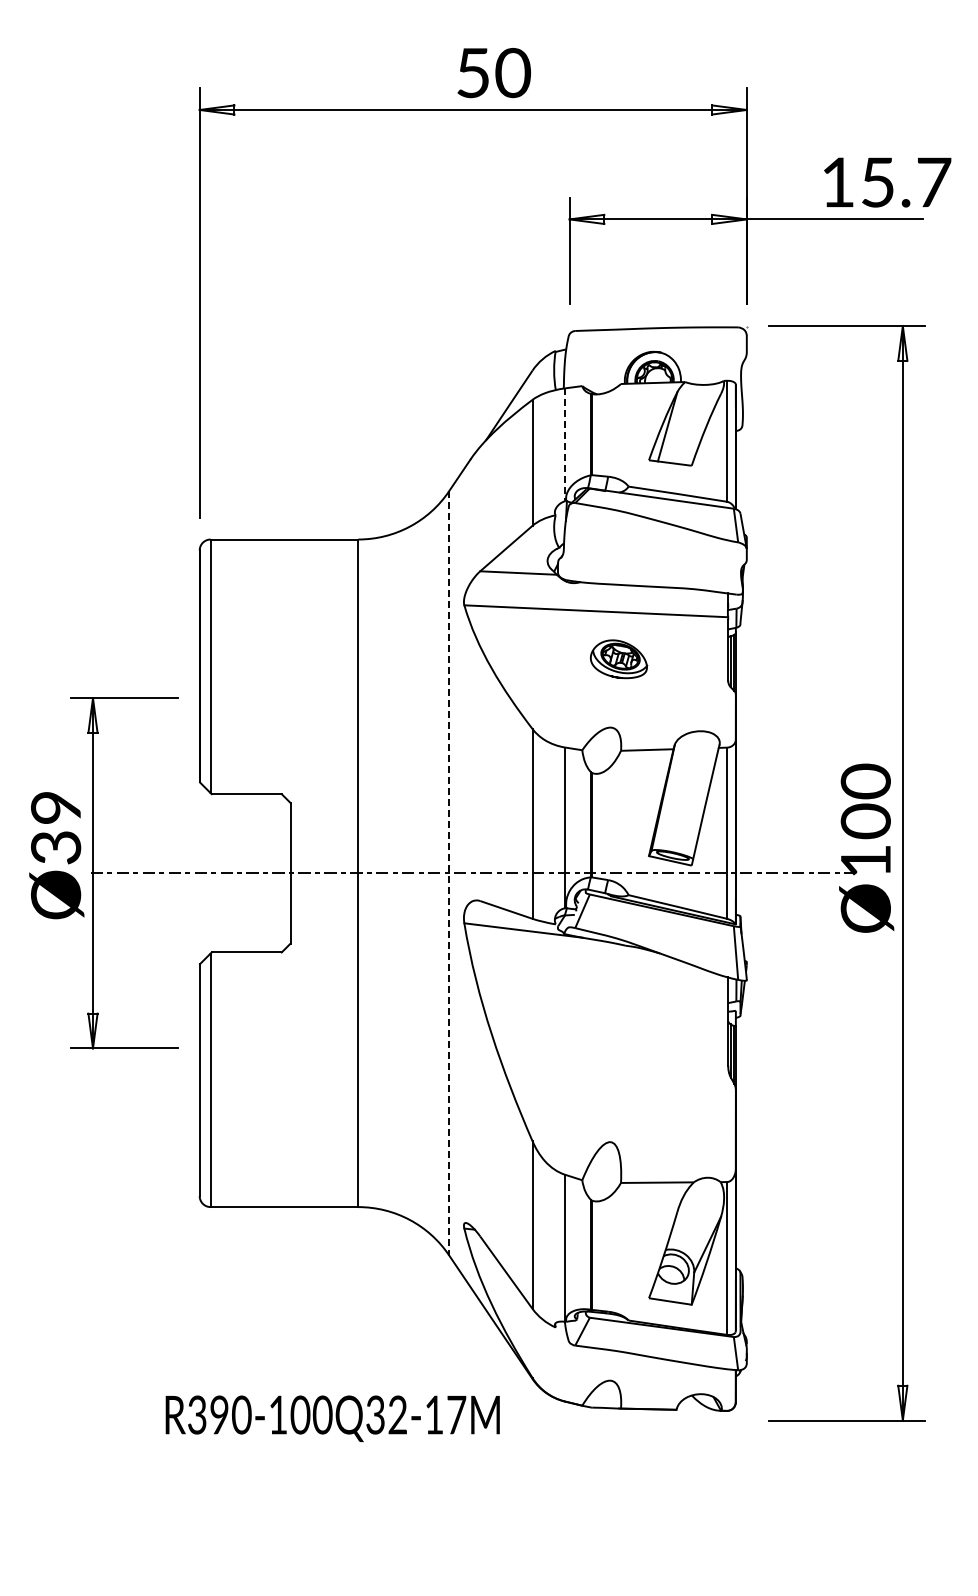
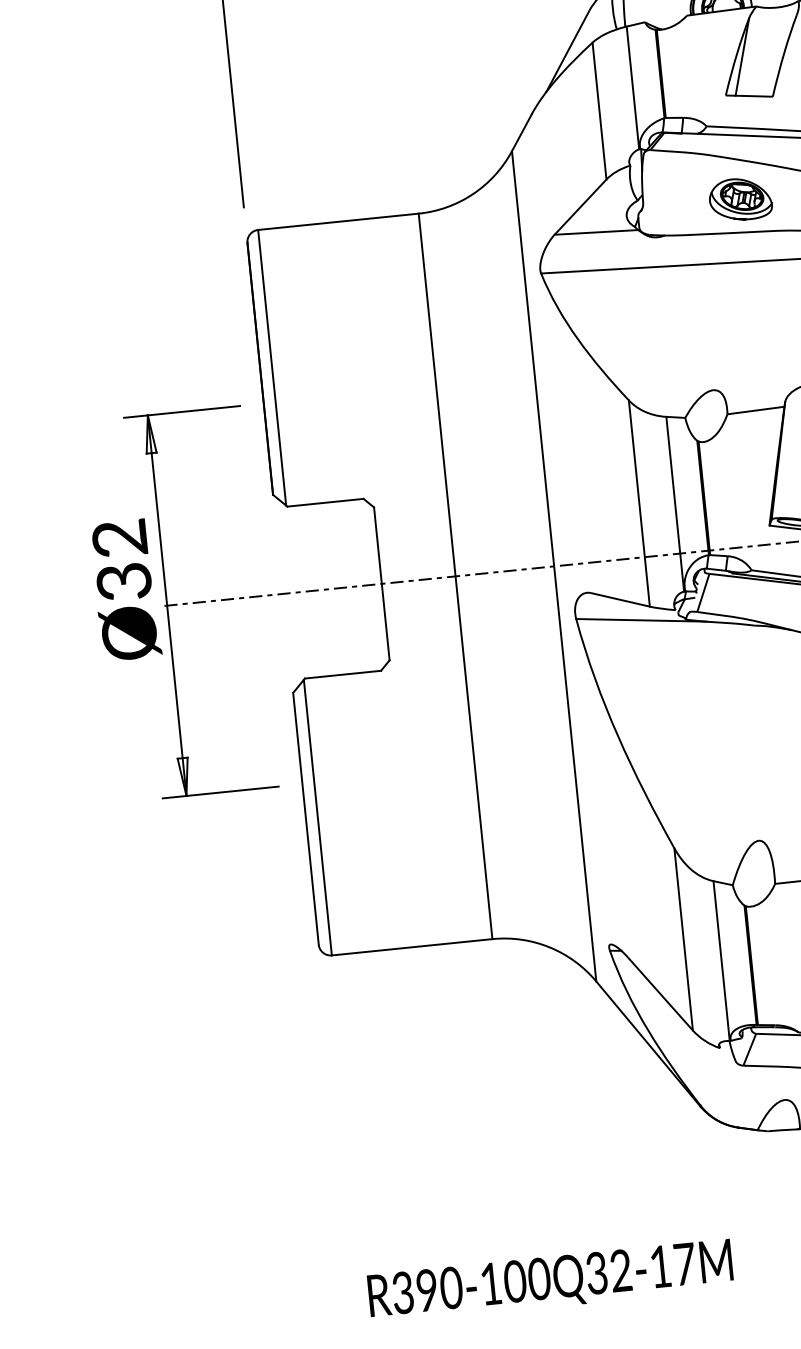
line: (565, 445) -> (633, 88), dashed -> solid
part: (619, 659) -> (741, 199), moved
text: (55, 807) -> (119, 538), Ø39 -> Ø32
line: (449, 873) -> (554, 566), dashed -> solid
text: (332, 1418) -> (550, 1281), moved

